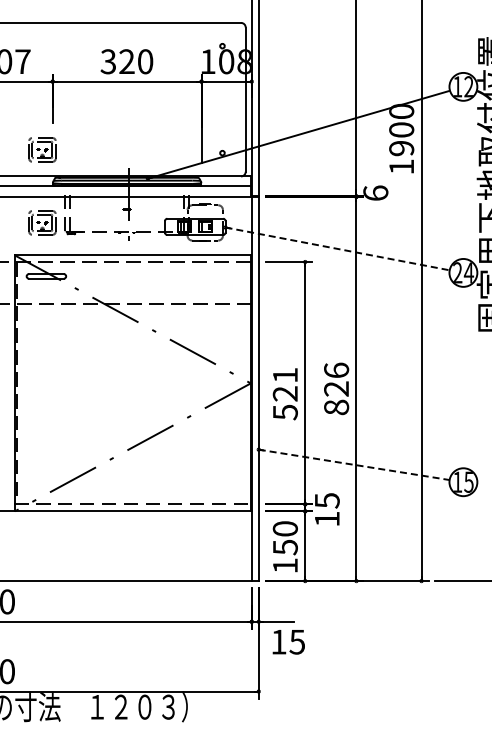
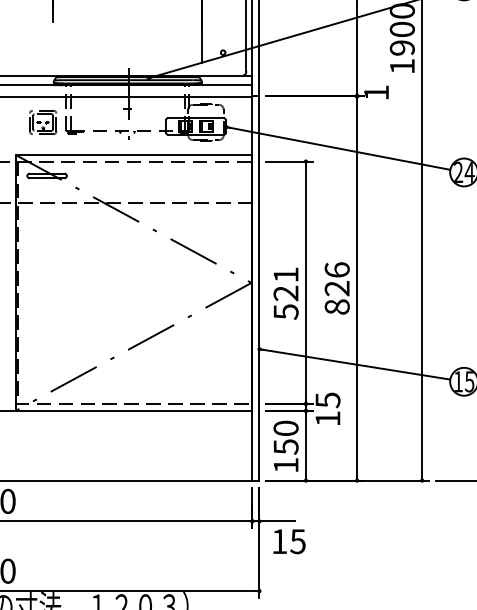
part: (42, 149) -> (43, 49), removed
text: (375, 192) -> (376, 92), 6 -> 1
line: (338, 249) -> (339, 149), dashed -> solid
line: (354, 464) -> (355, 364), dashed -> solid

